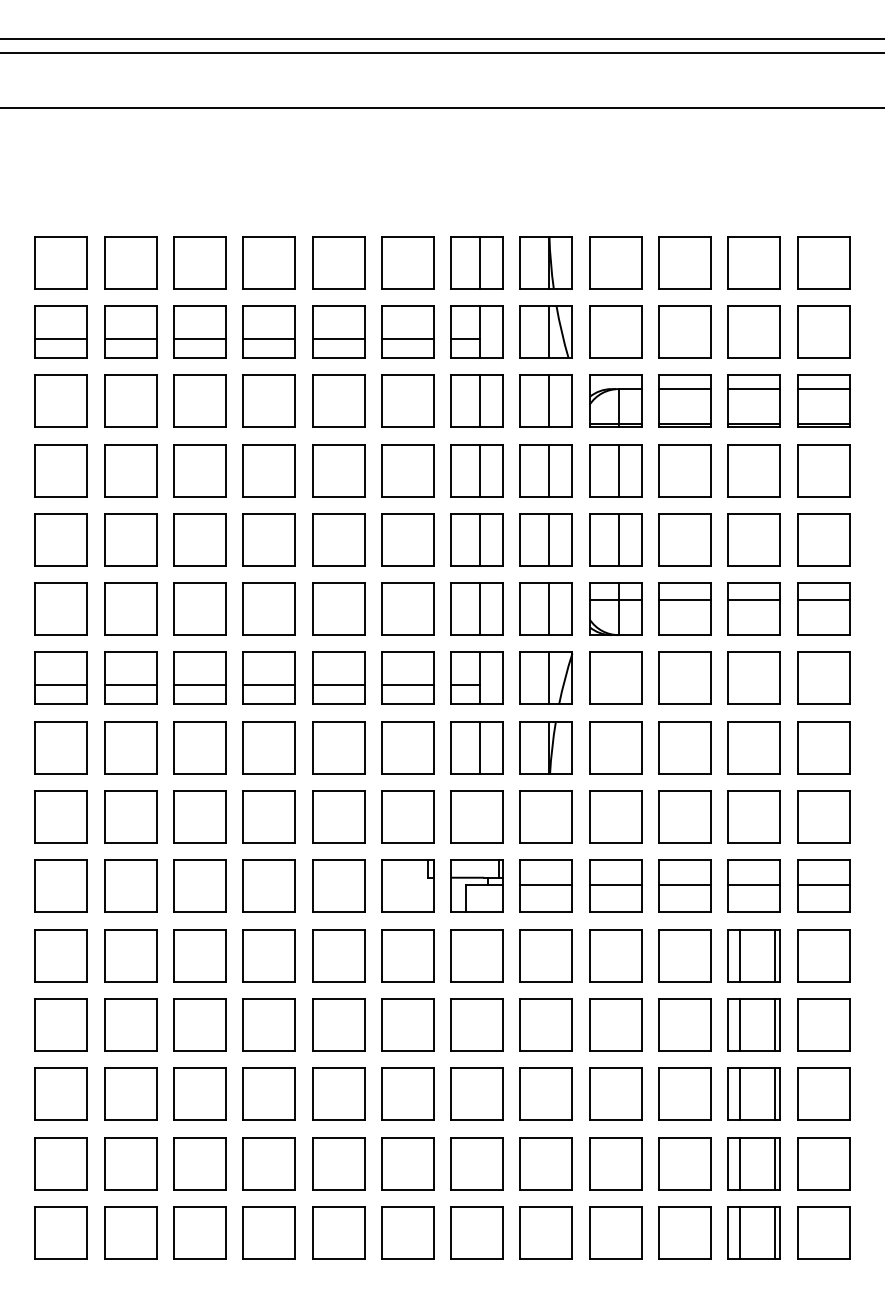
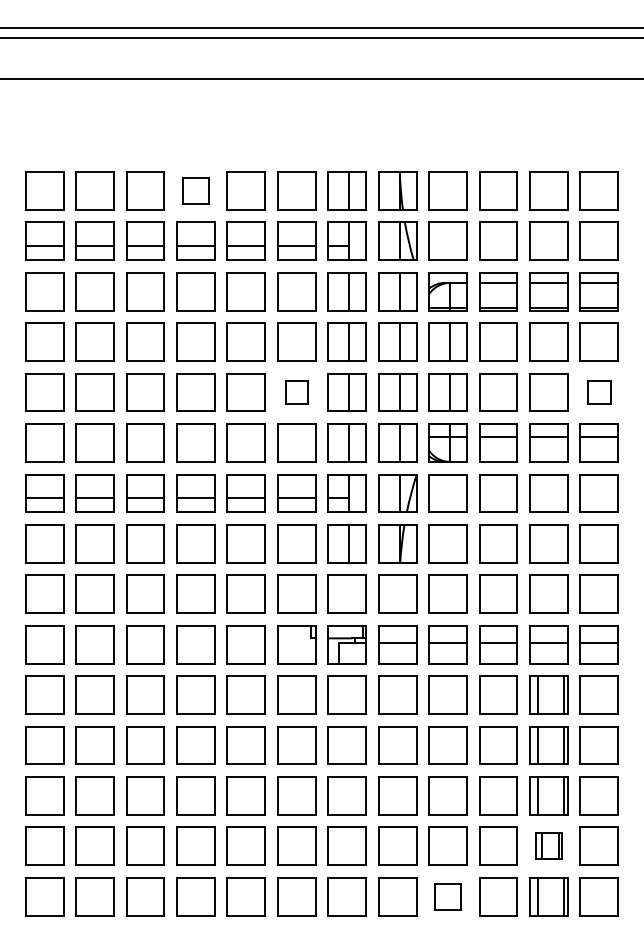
part: (268, 262) -> (195, 190), size x0.7
part: (407, 539) -> (296, 392), size x0.6
part: (822, 539) -> (598, 392), size x0.6
part: (753, 1162) -> (548, 845), size x0.7
part: (615, 1232) -> (447, 896), size x0.7

